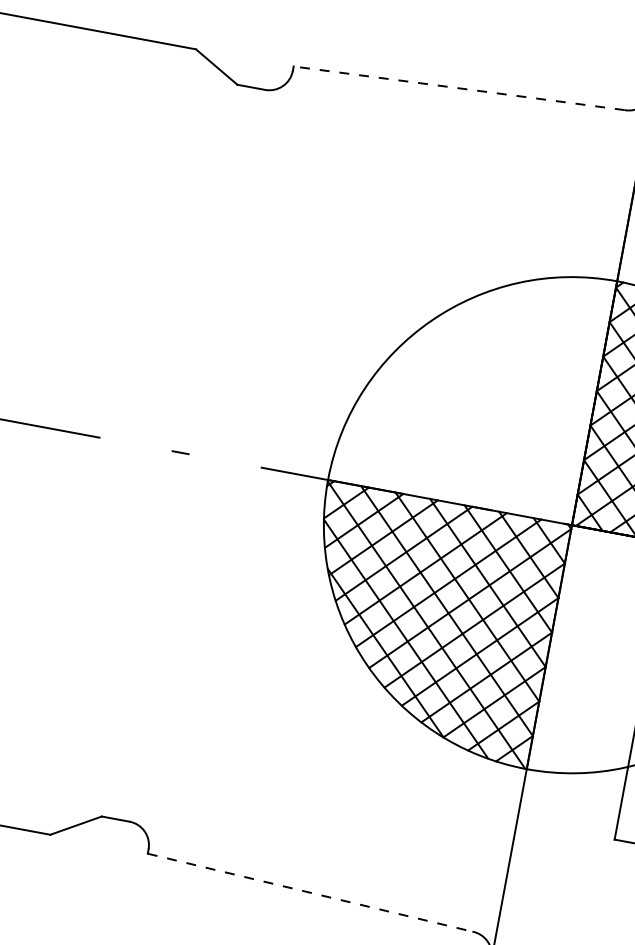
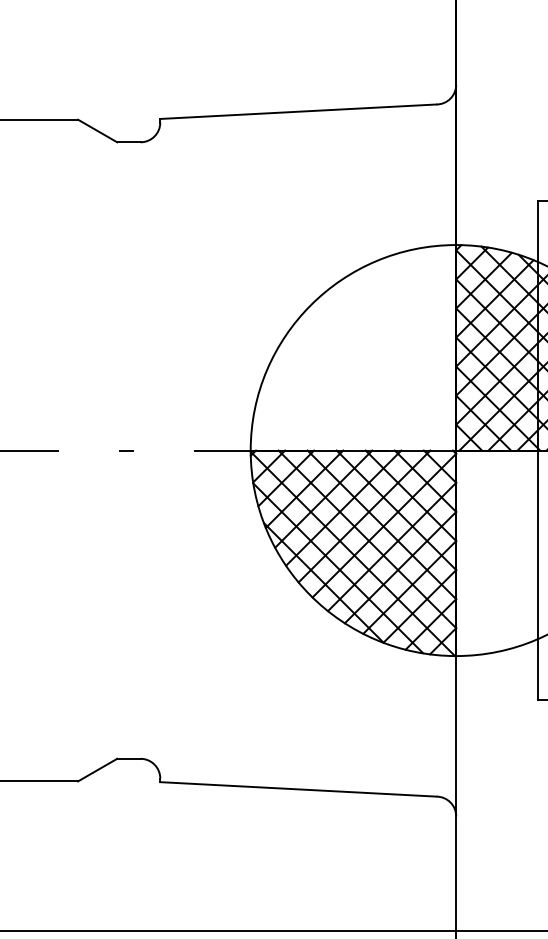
line: (458, 87) -> (297, 111), dashed -> solid
line: (310, 892) -> (298, 789), dashed -> solid

